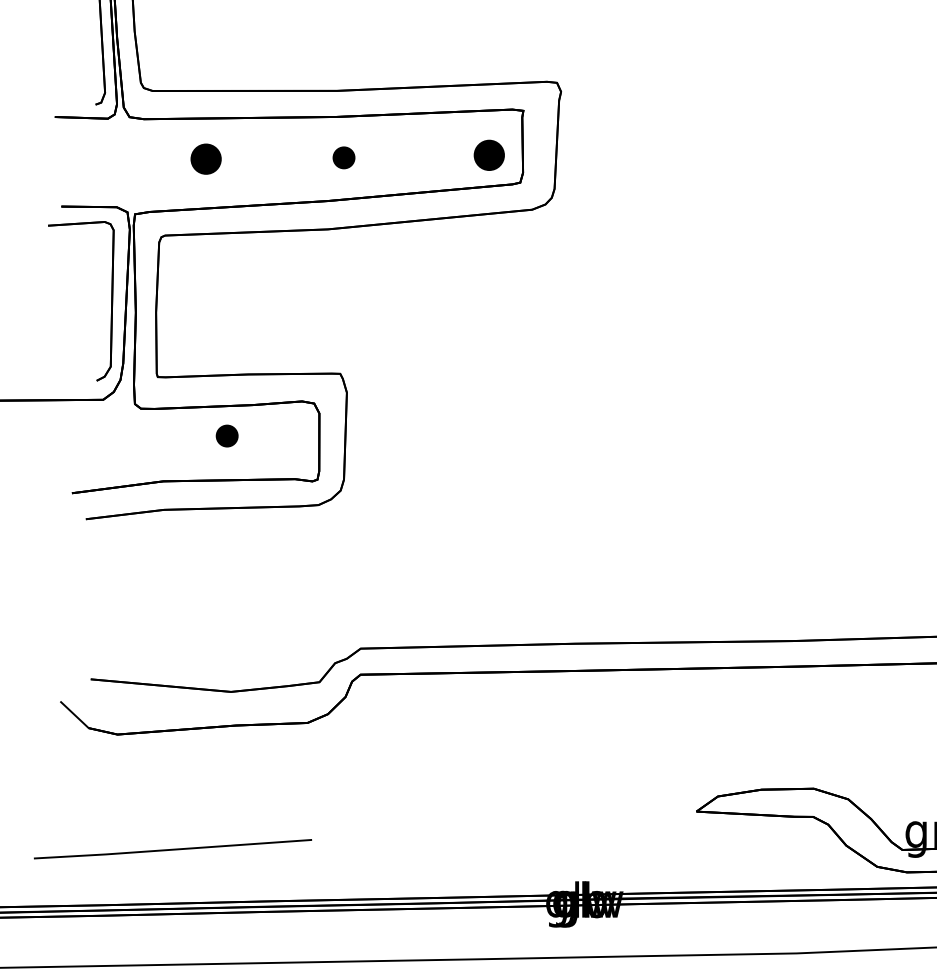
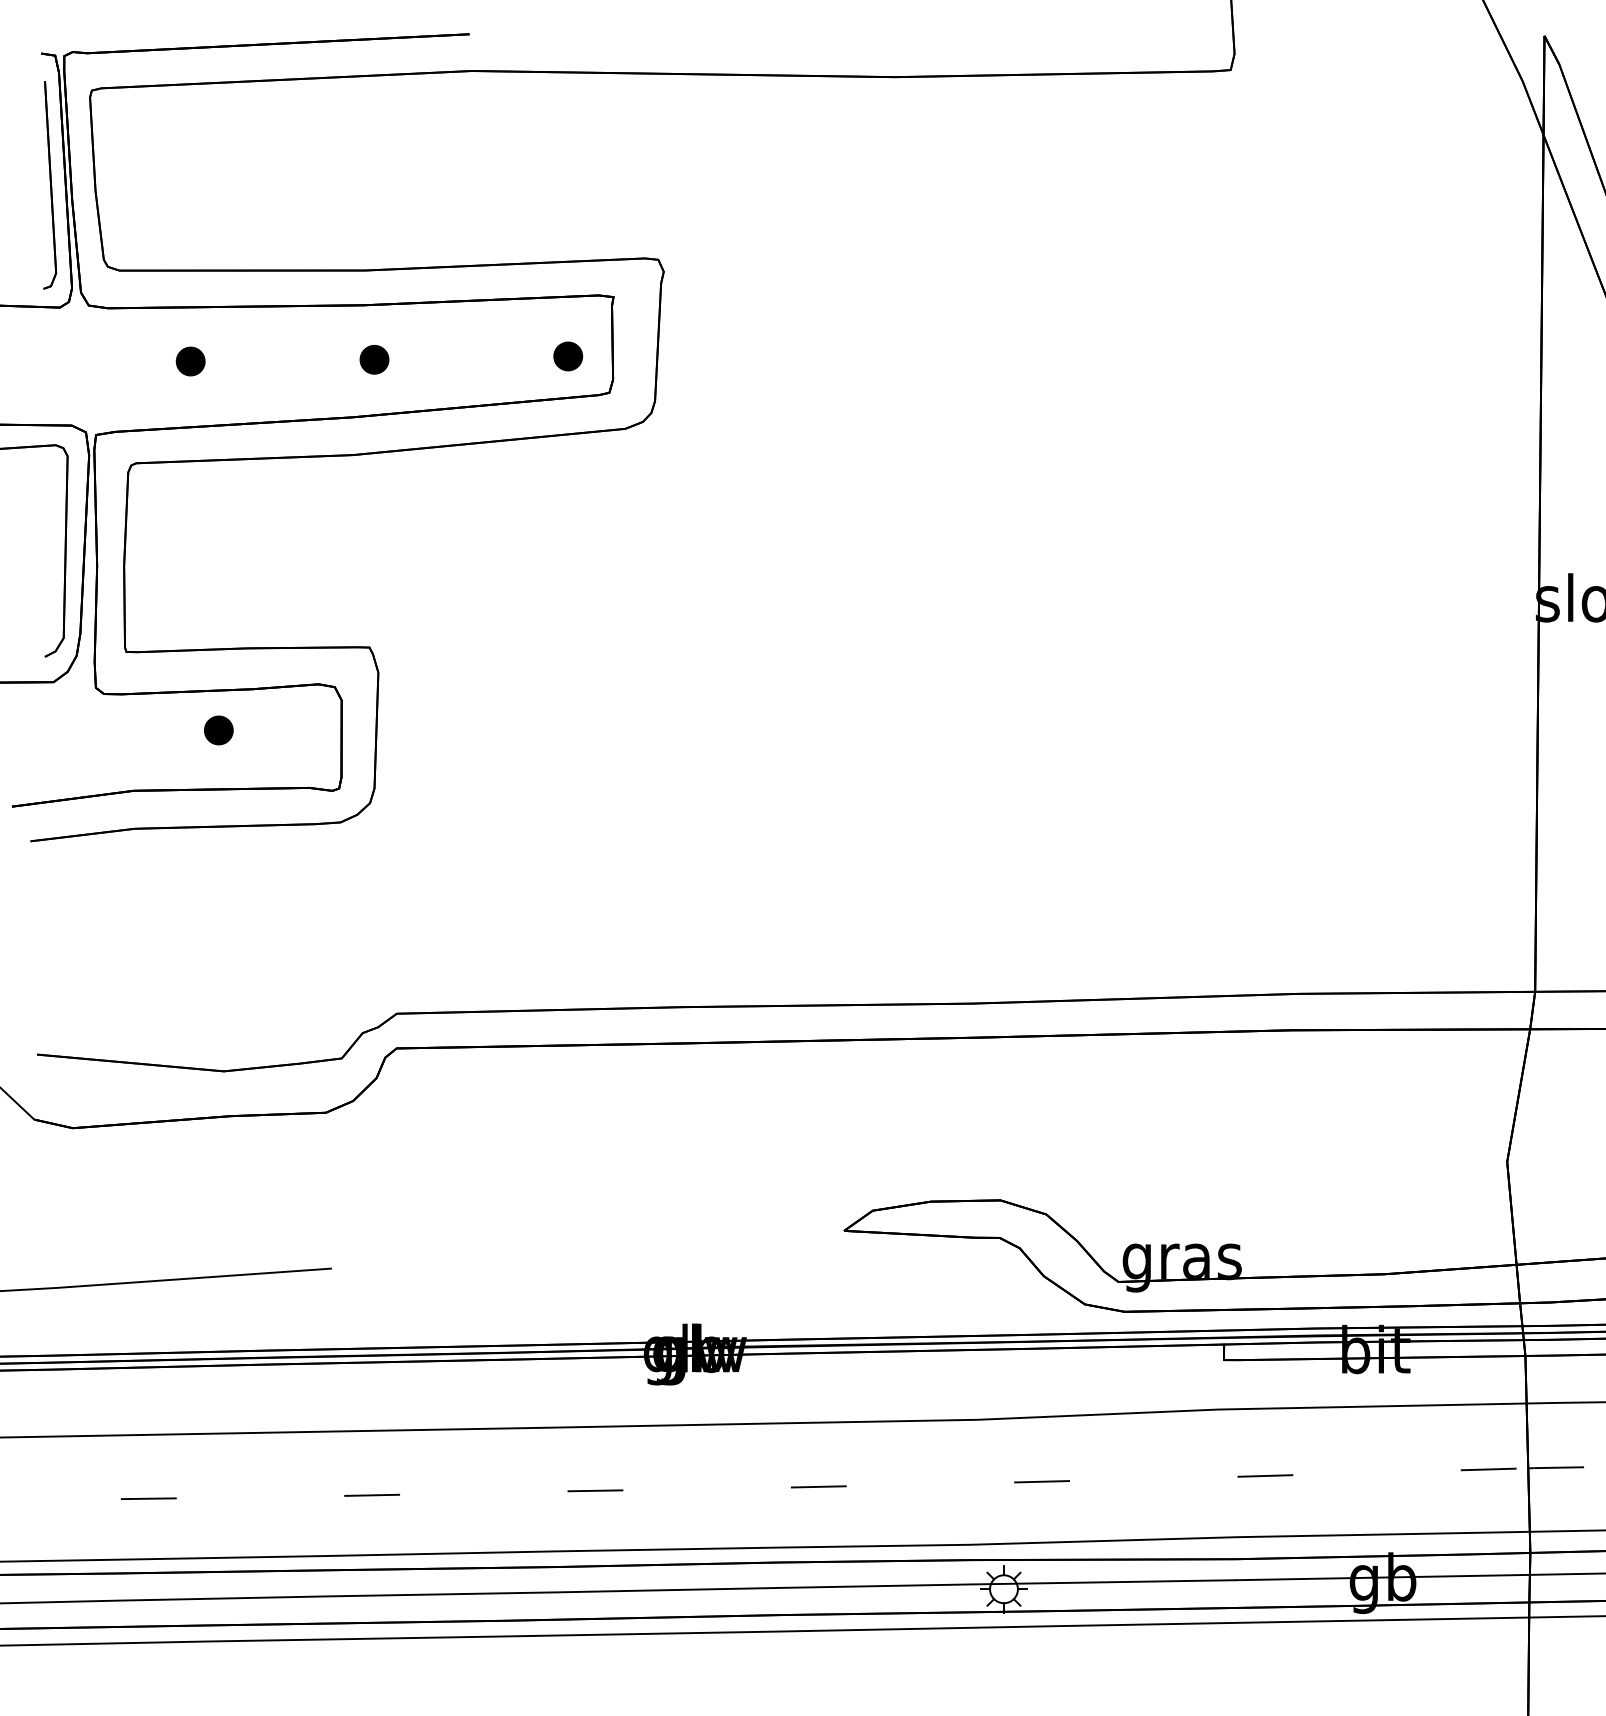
part: (489, 155) -> (568, 356), size x0.71
part: (205, 159) -> (190, 361), size x0.71

